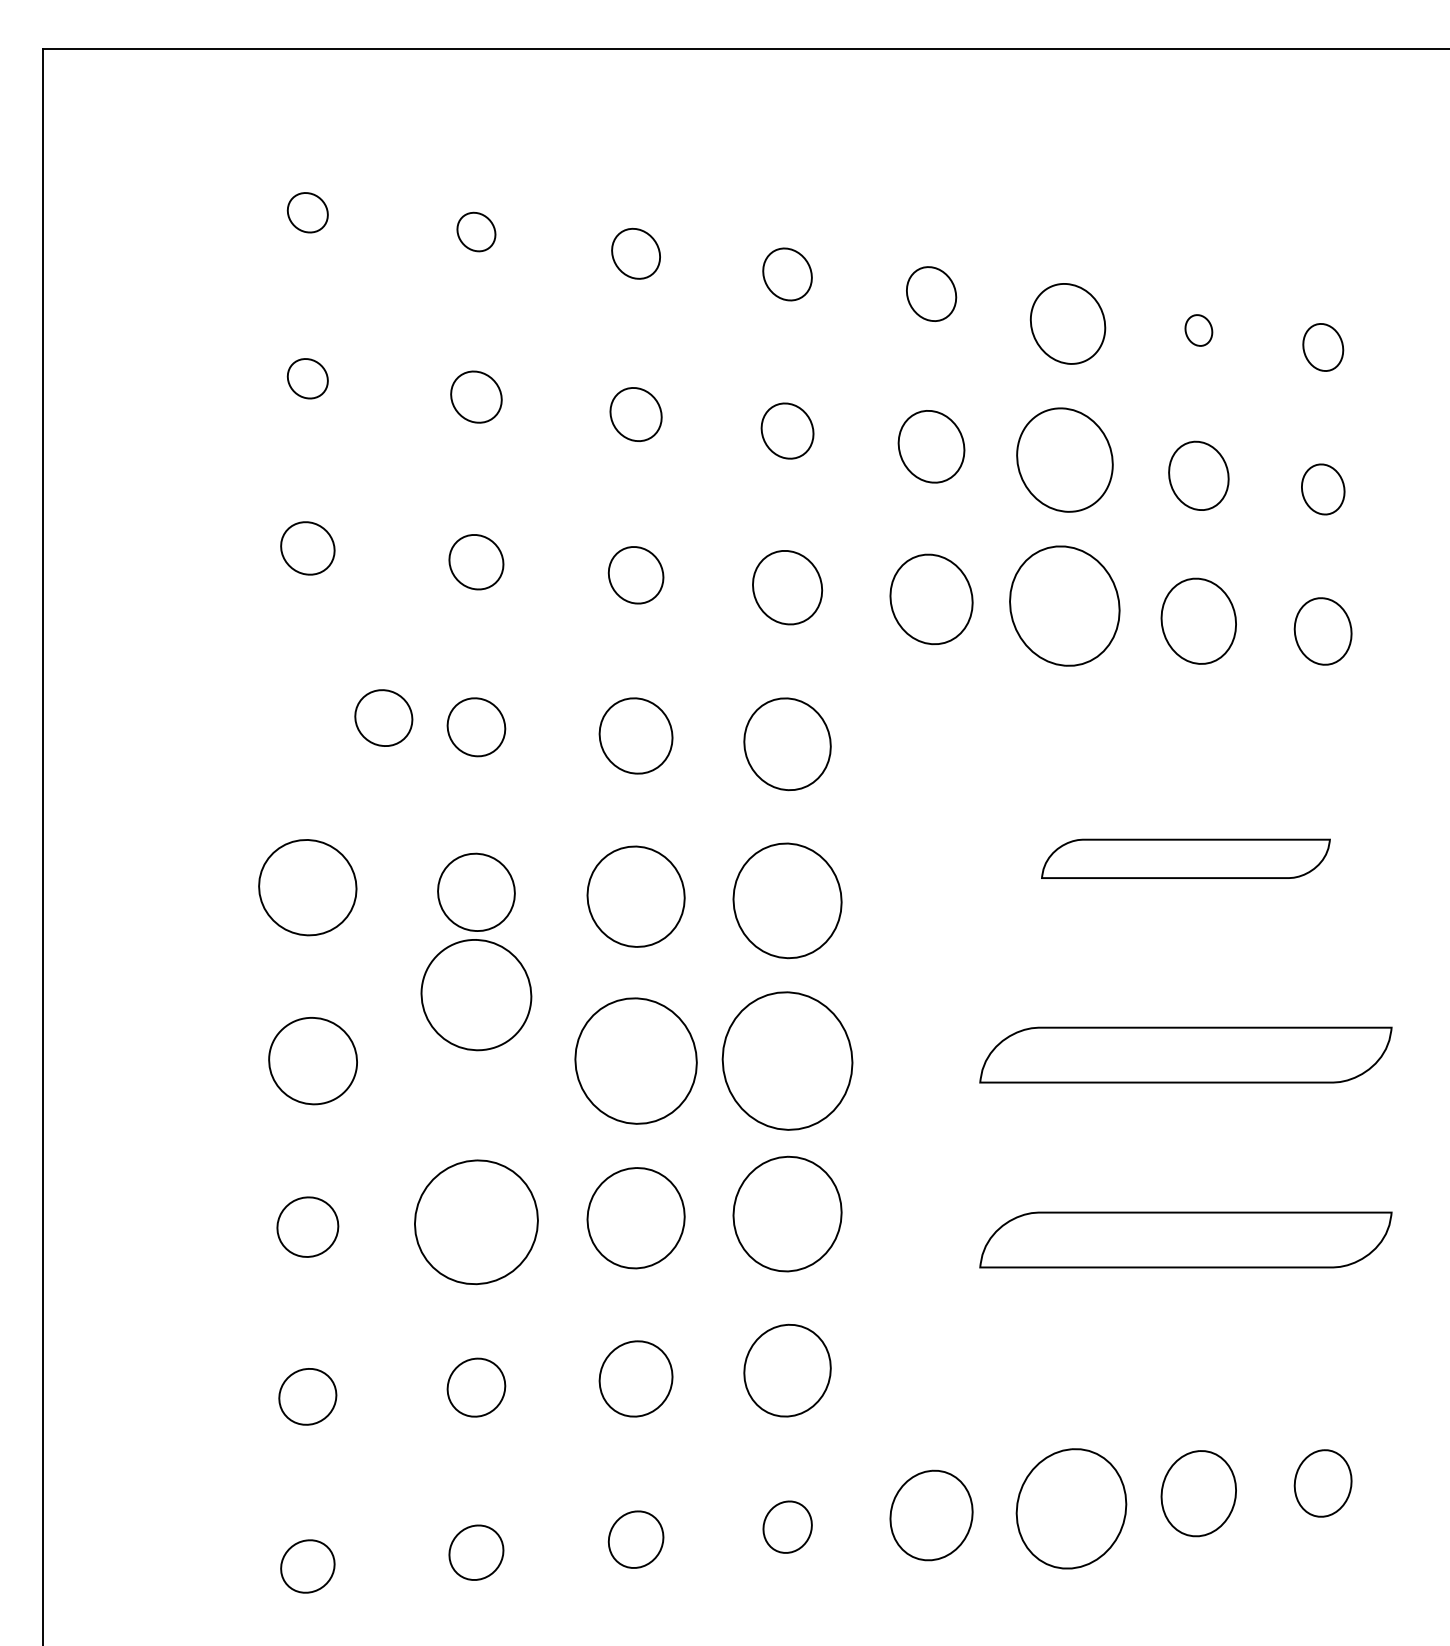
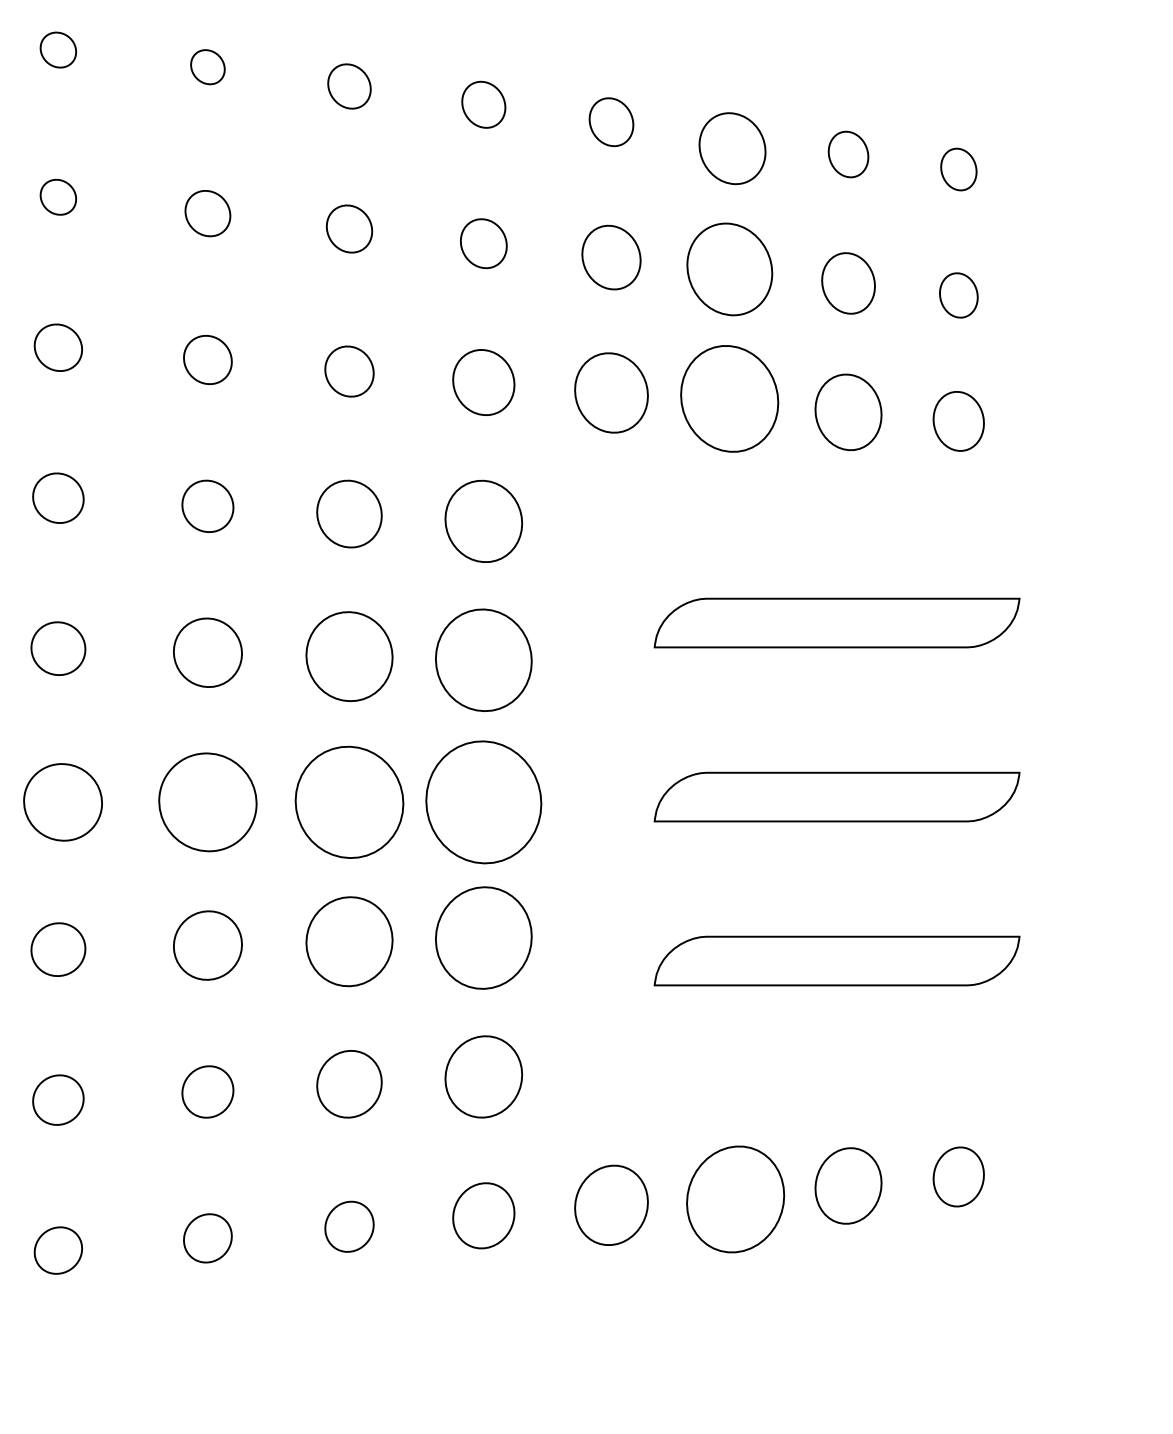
part: (1198, 330) -> (848, 154), size x1.67
part: (383, 717) -> (58, 497), moved
part: (1185, 858) -> (836, 622), size x1.43
part: (307, 887) -> (58, 648), size x0.62
part: (476, 995) -> (207, 802), moved
part: (476, 1222) -> (207, 945), size x0.62
part: (787, 1526) -> (483, 1215), size x1.43

